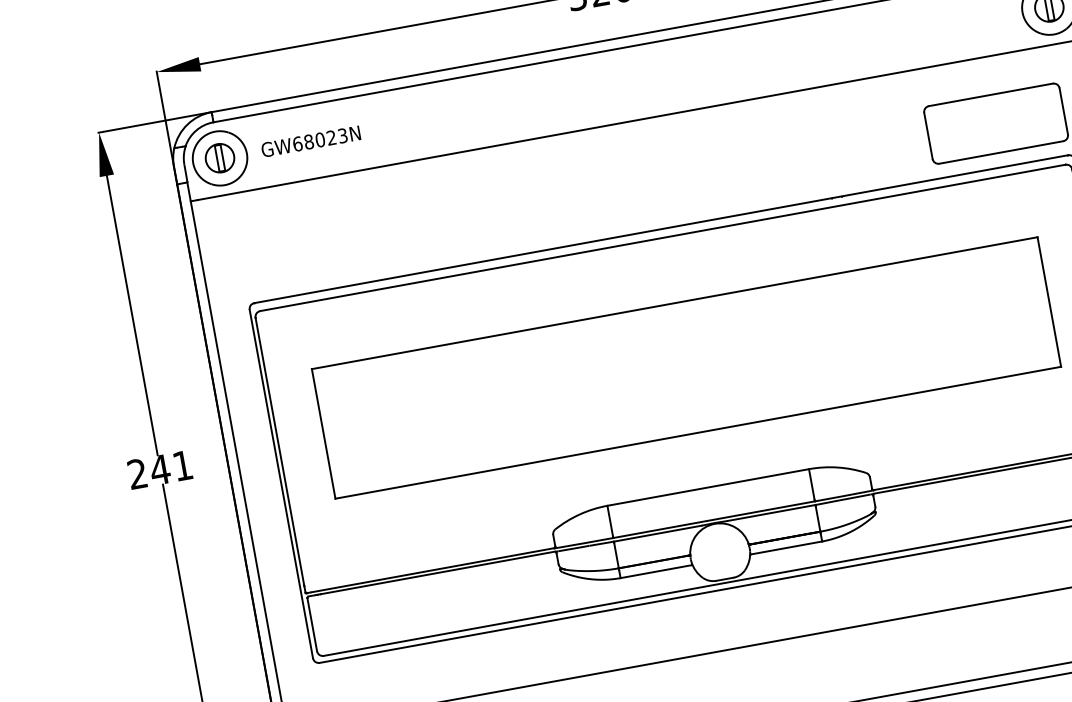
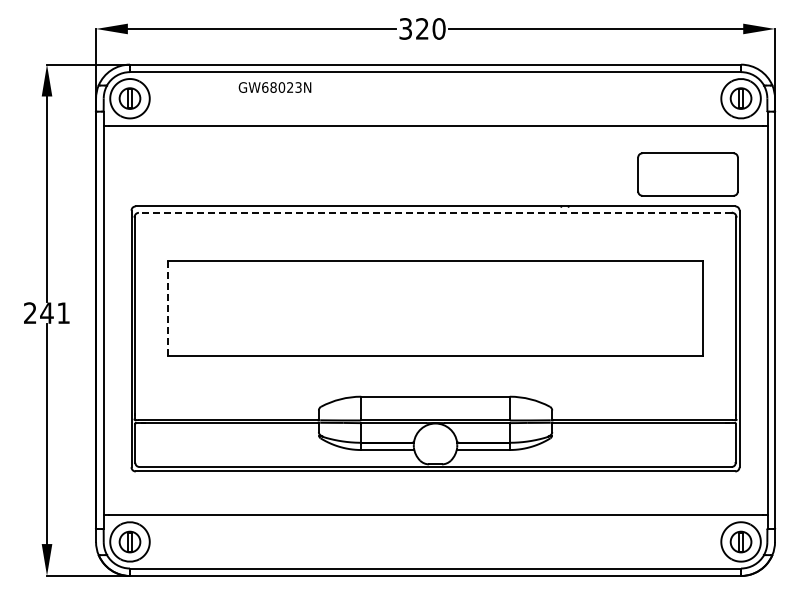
text: (310, 141) -> (274, 87), moved
line: (662, 237) -> (435, 212), solid -> dashed
line: (324, 433) -> (168, 308), solid -> dashed

